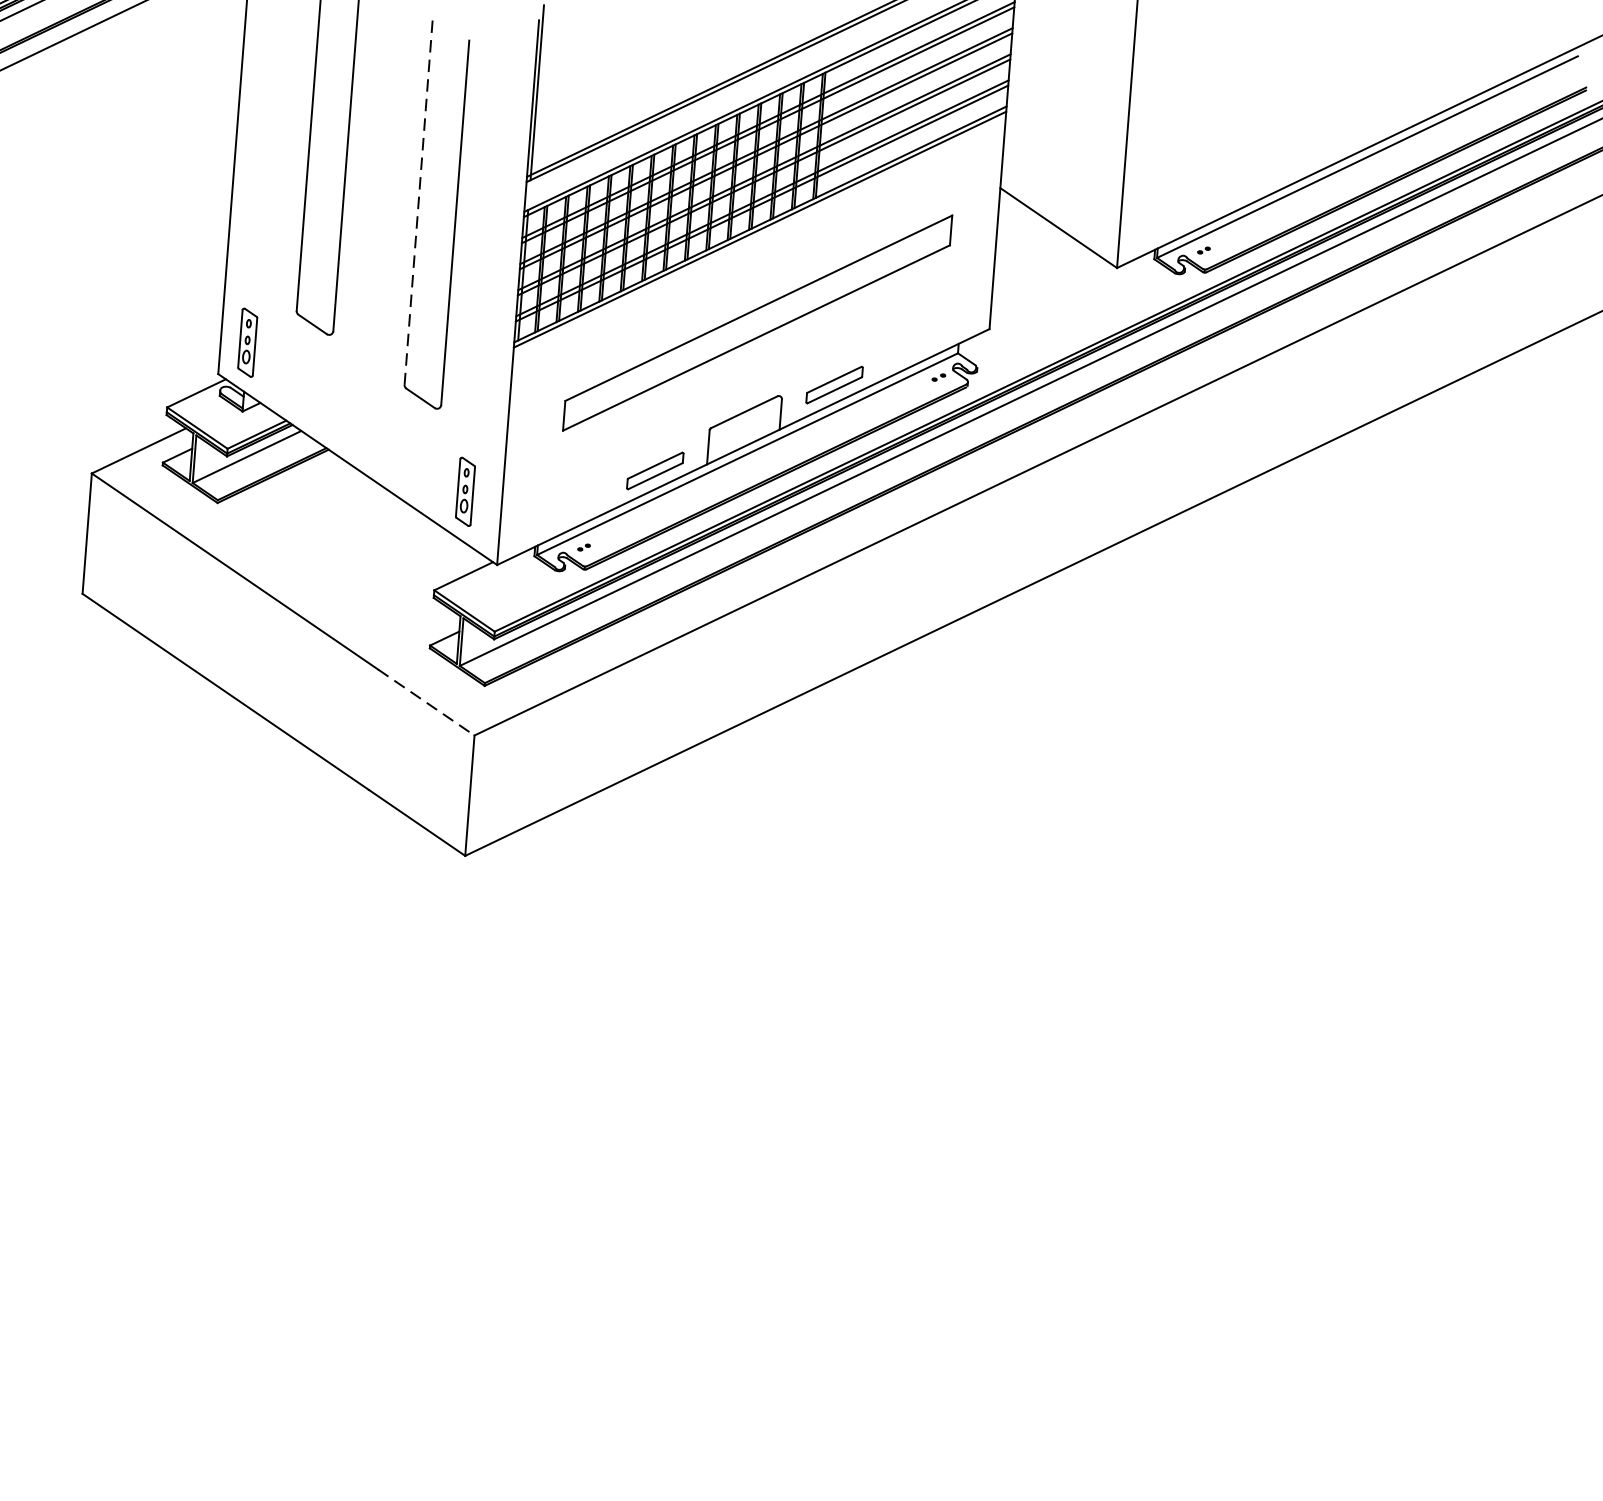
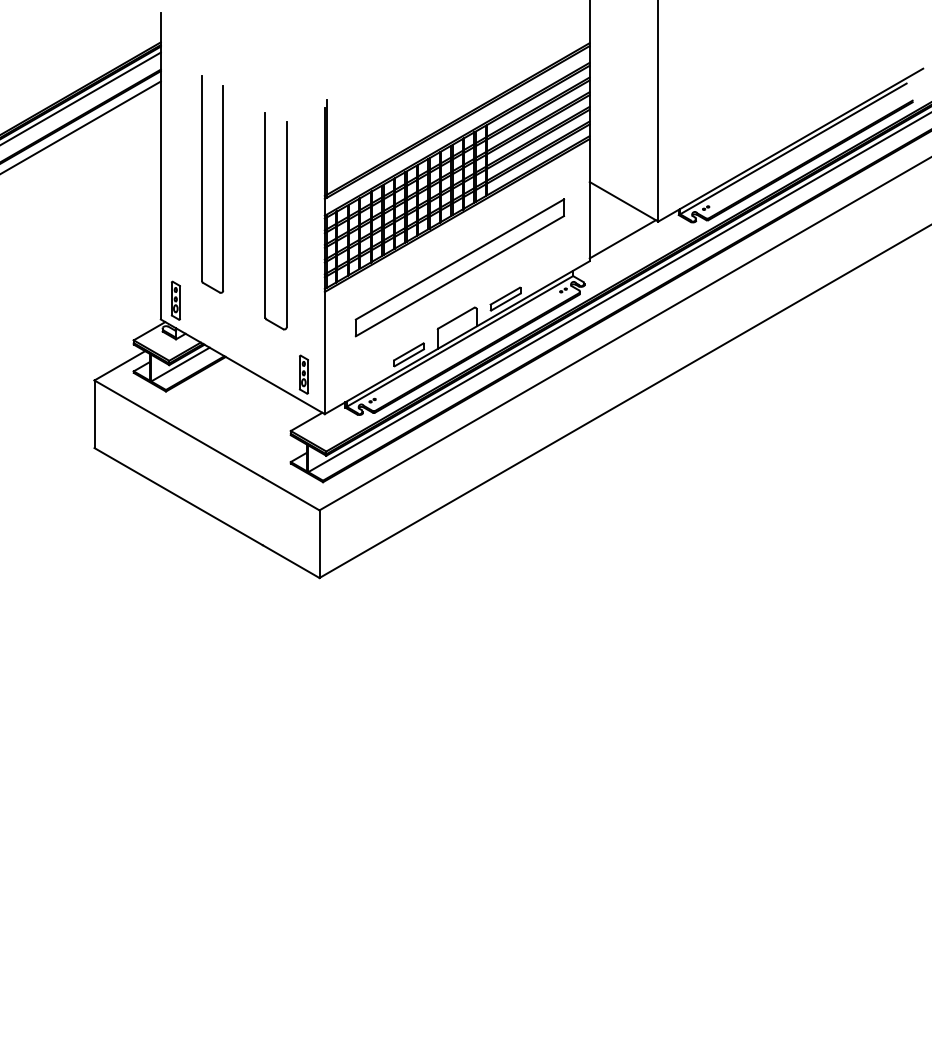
line: (418, 203) -> (265, 215), dashed -> solid
line: (1050, 294) -> (622, 239), added
line: (426, 703) -> (291, 494), dashed -> solid

